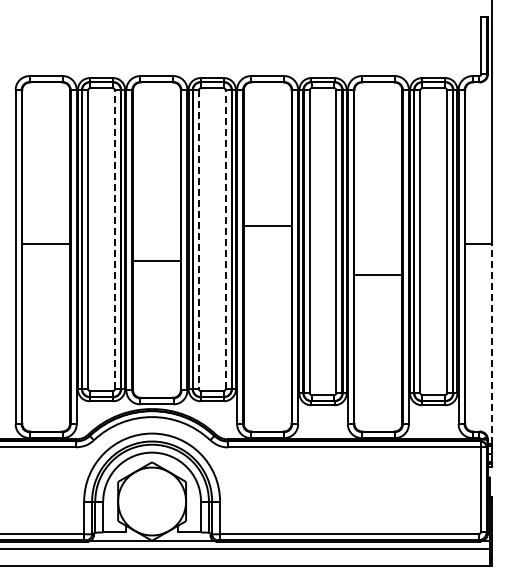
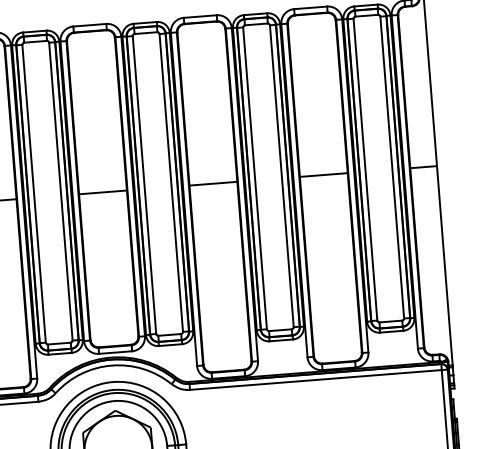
line: (267, 225) -> (213, 183), moved
line: (114, 239) -> (60, 191), dashed -> solid
line: (225, 239) -> (171, 182), dashed -> solid
line: (198, 240) -> (144, 185), dashed -> solid
line: (156, 260) -> (102, 192), moved
line: (378, 274) -> (323, 174), moved
line: (491, 343) -> (444, 265), dashed -> solid

